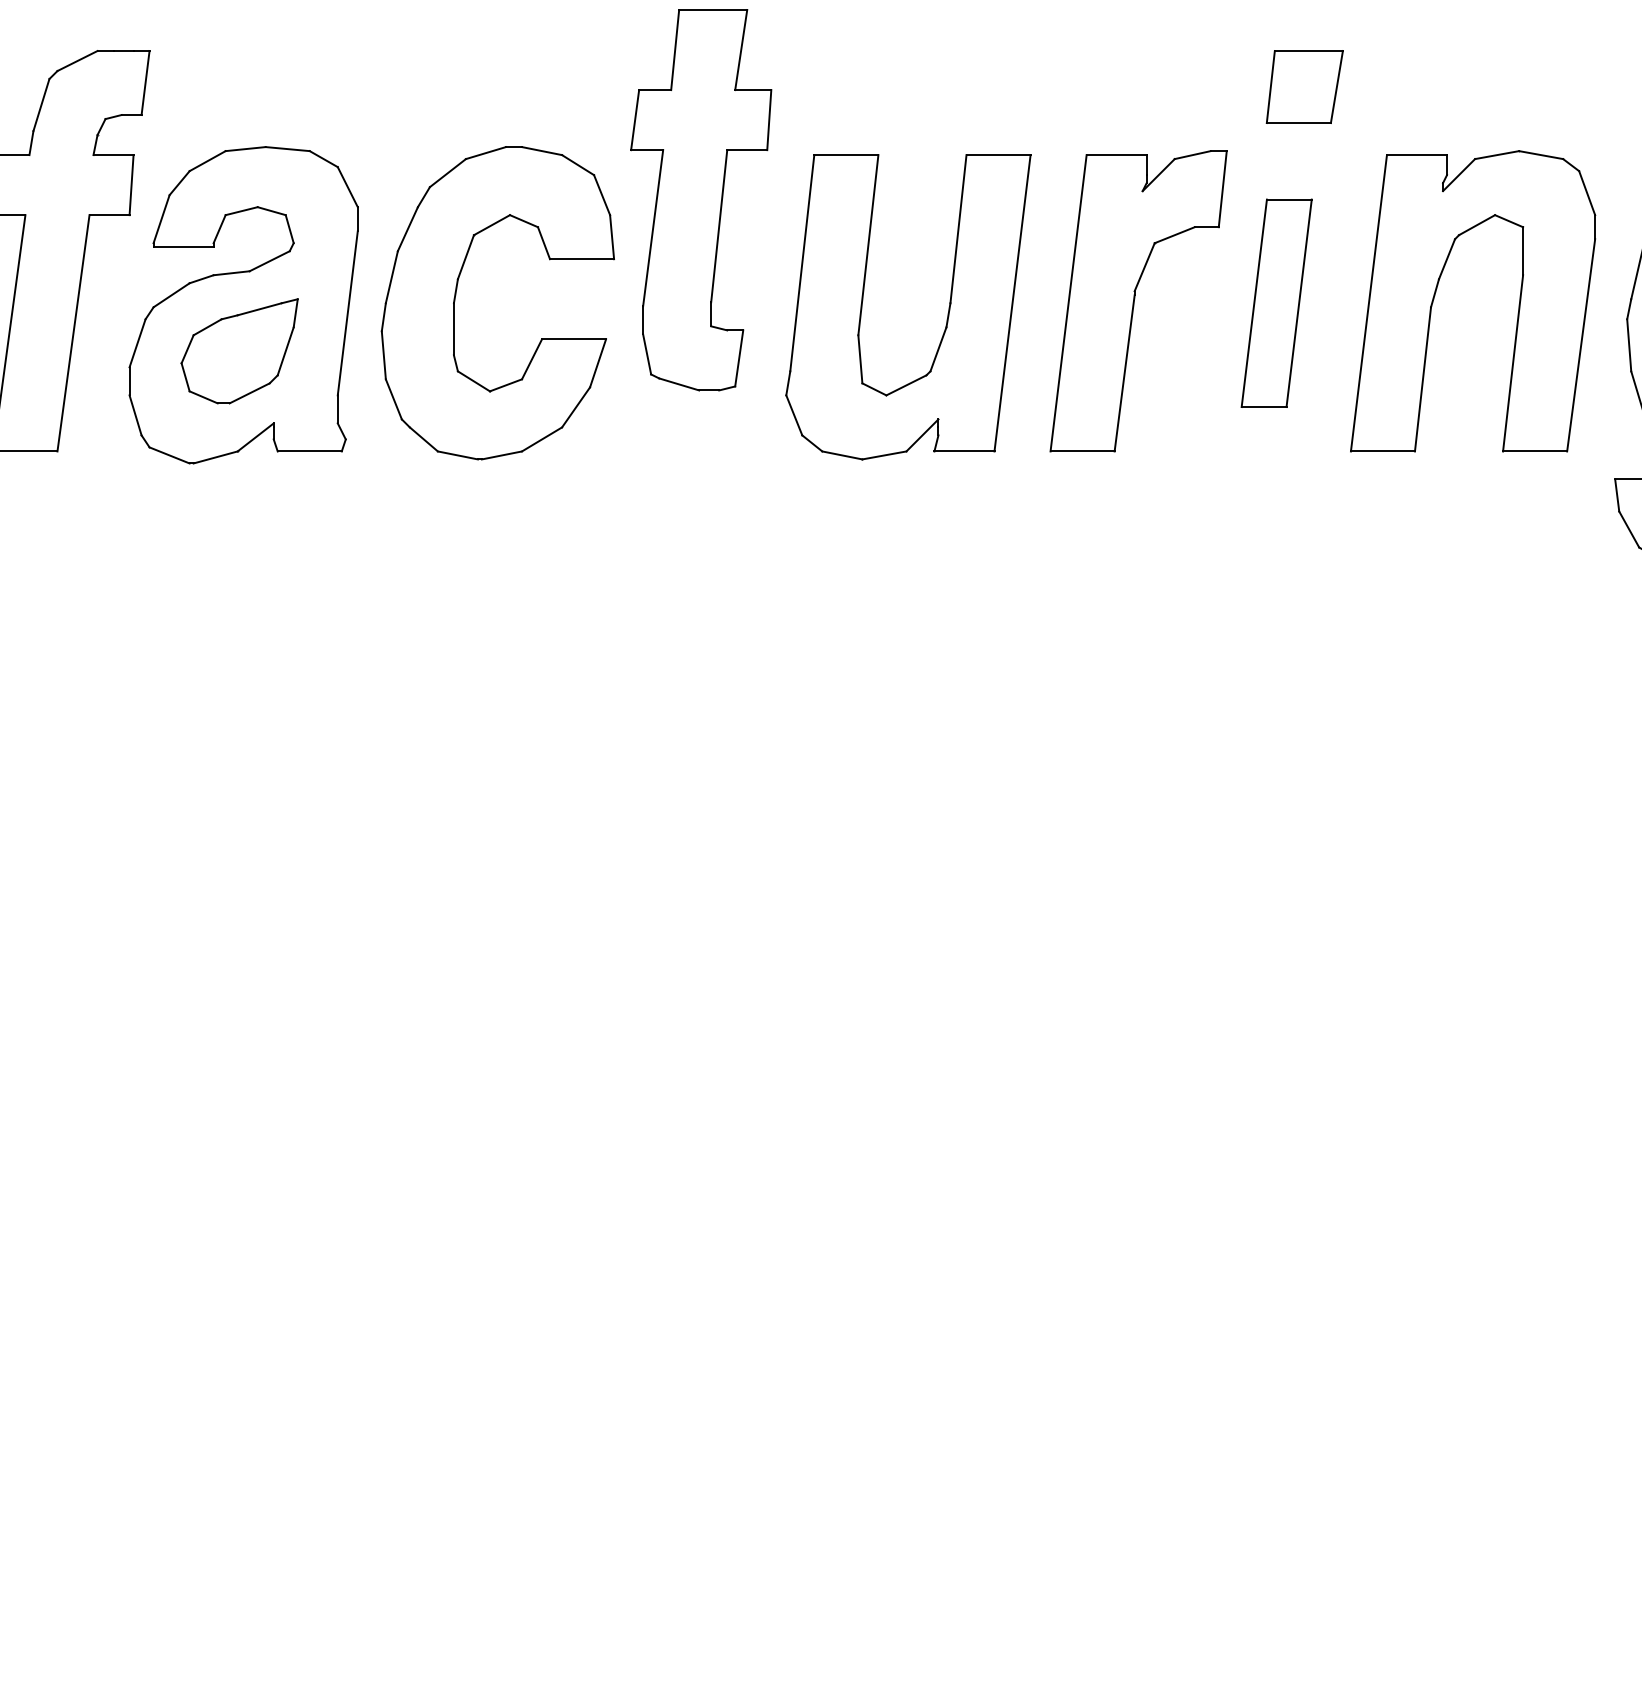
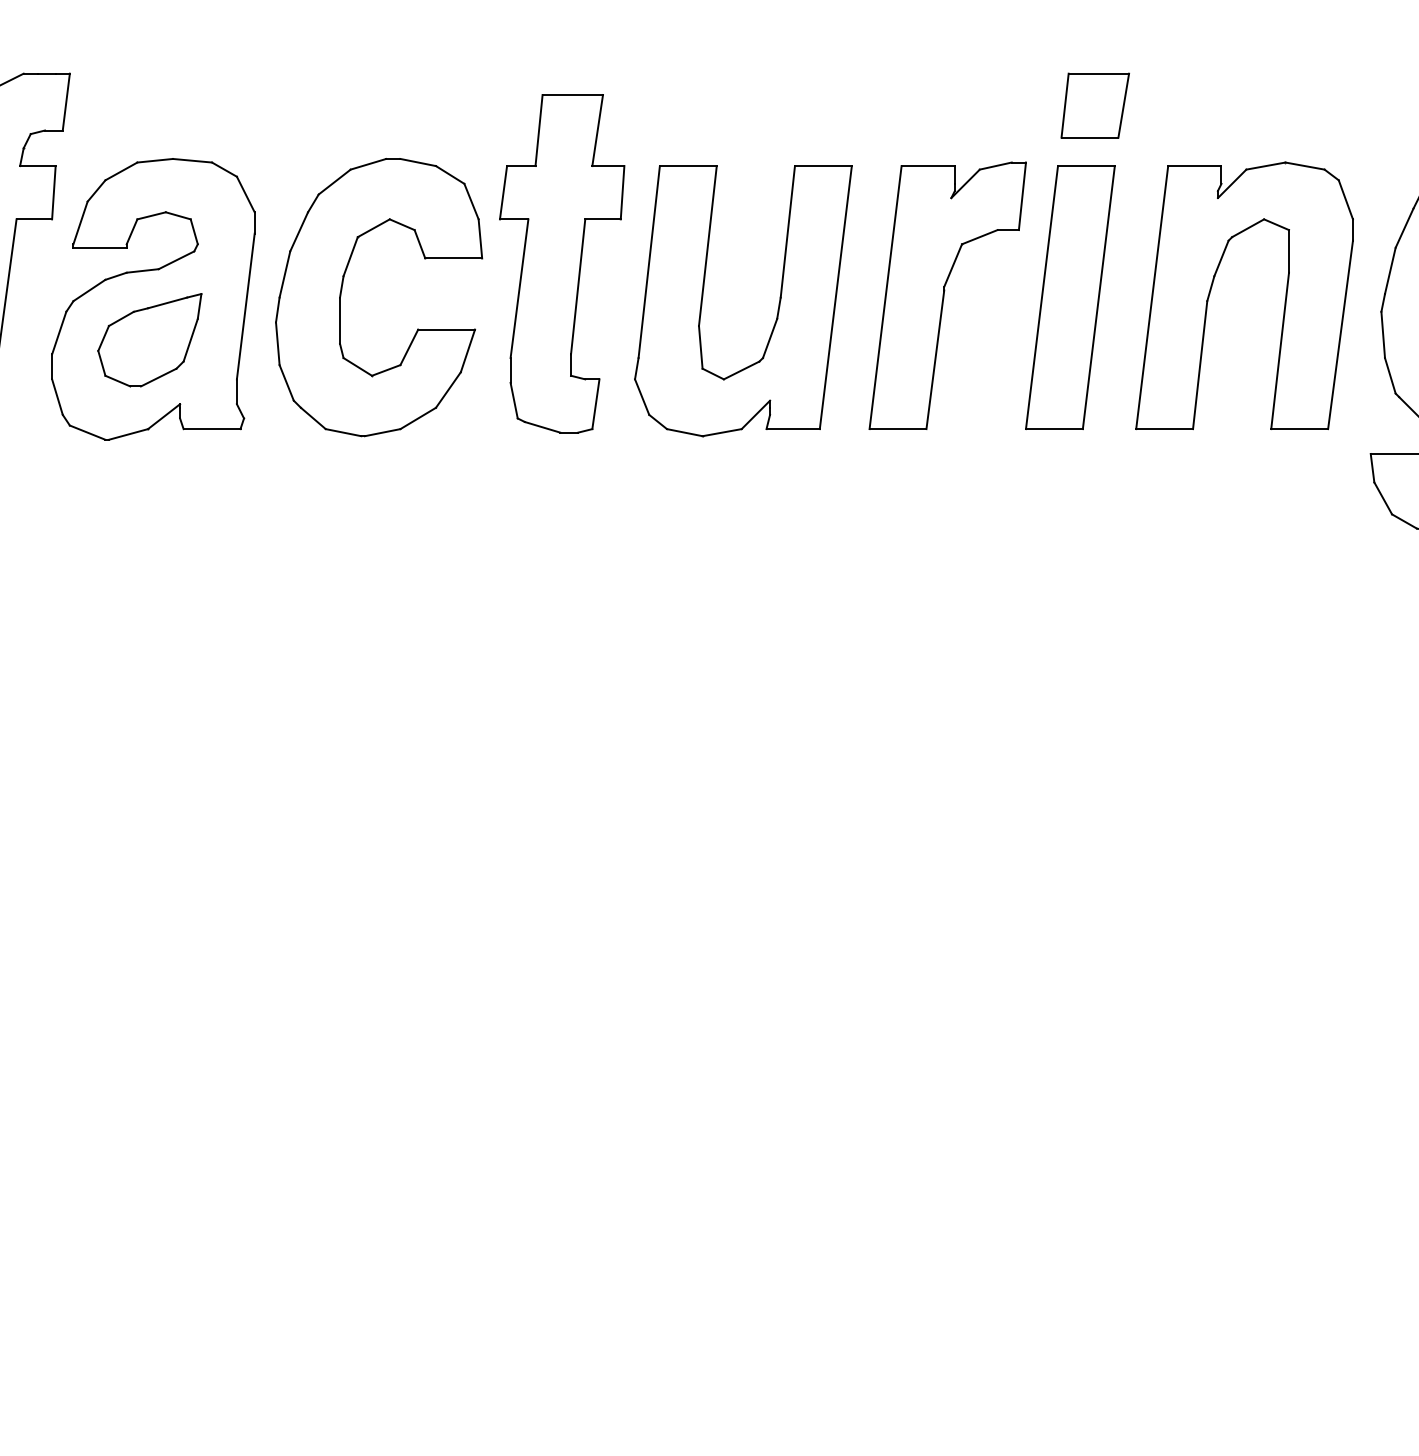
part: (701, 200) -> (562, 264), moved
part: (1276, 303) -> (1070, 297), size x1.43

